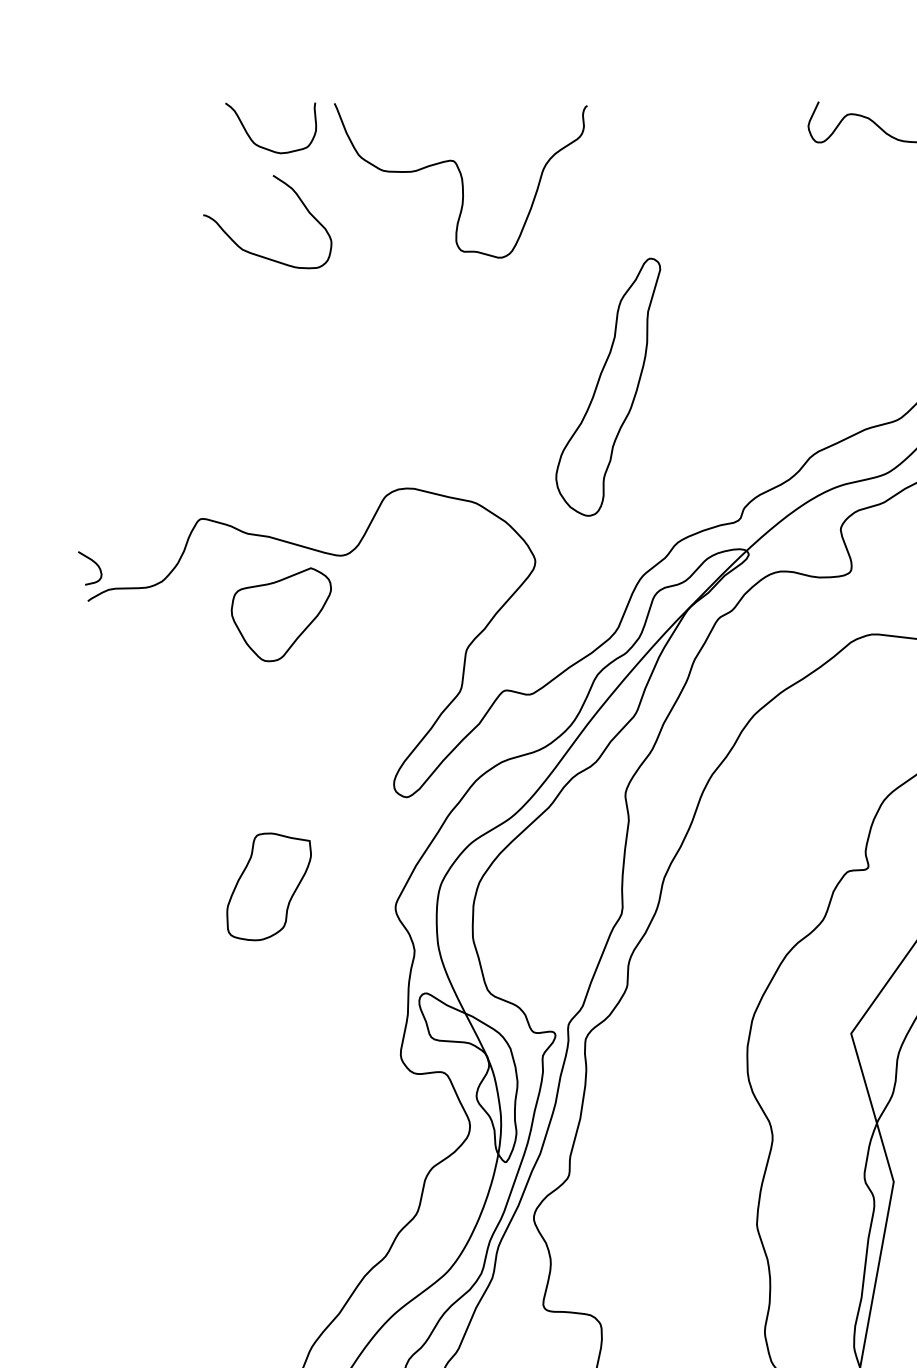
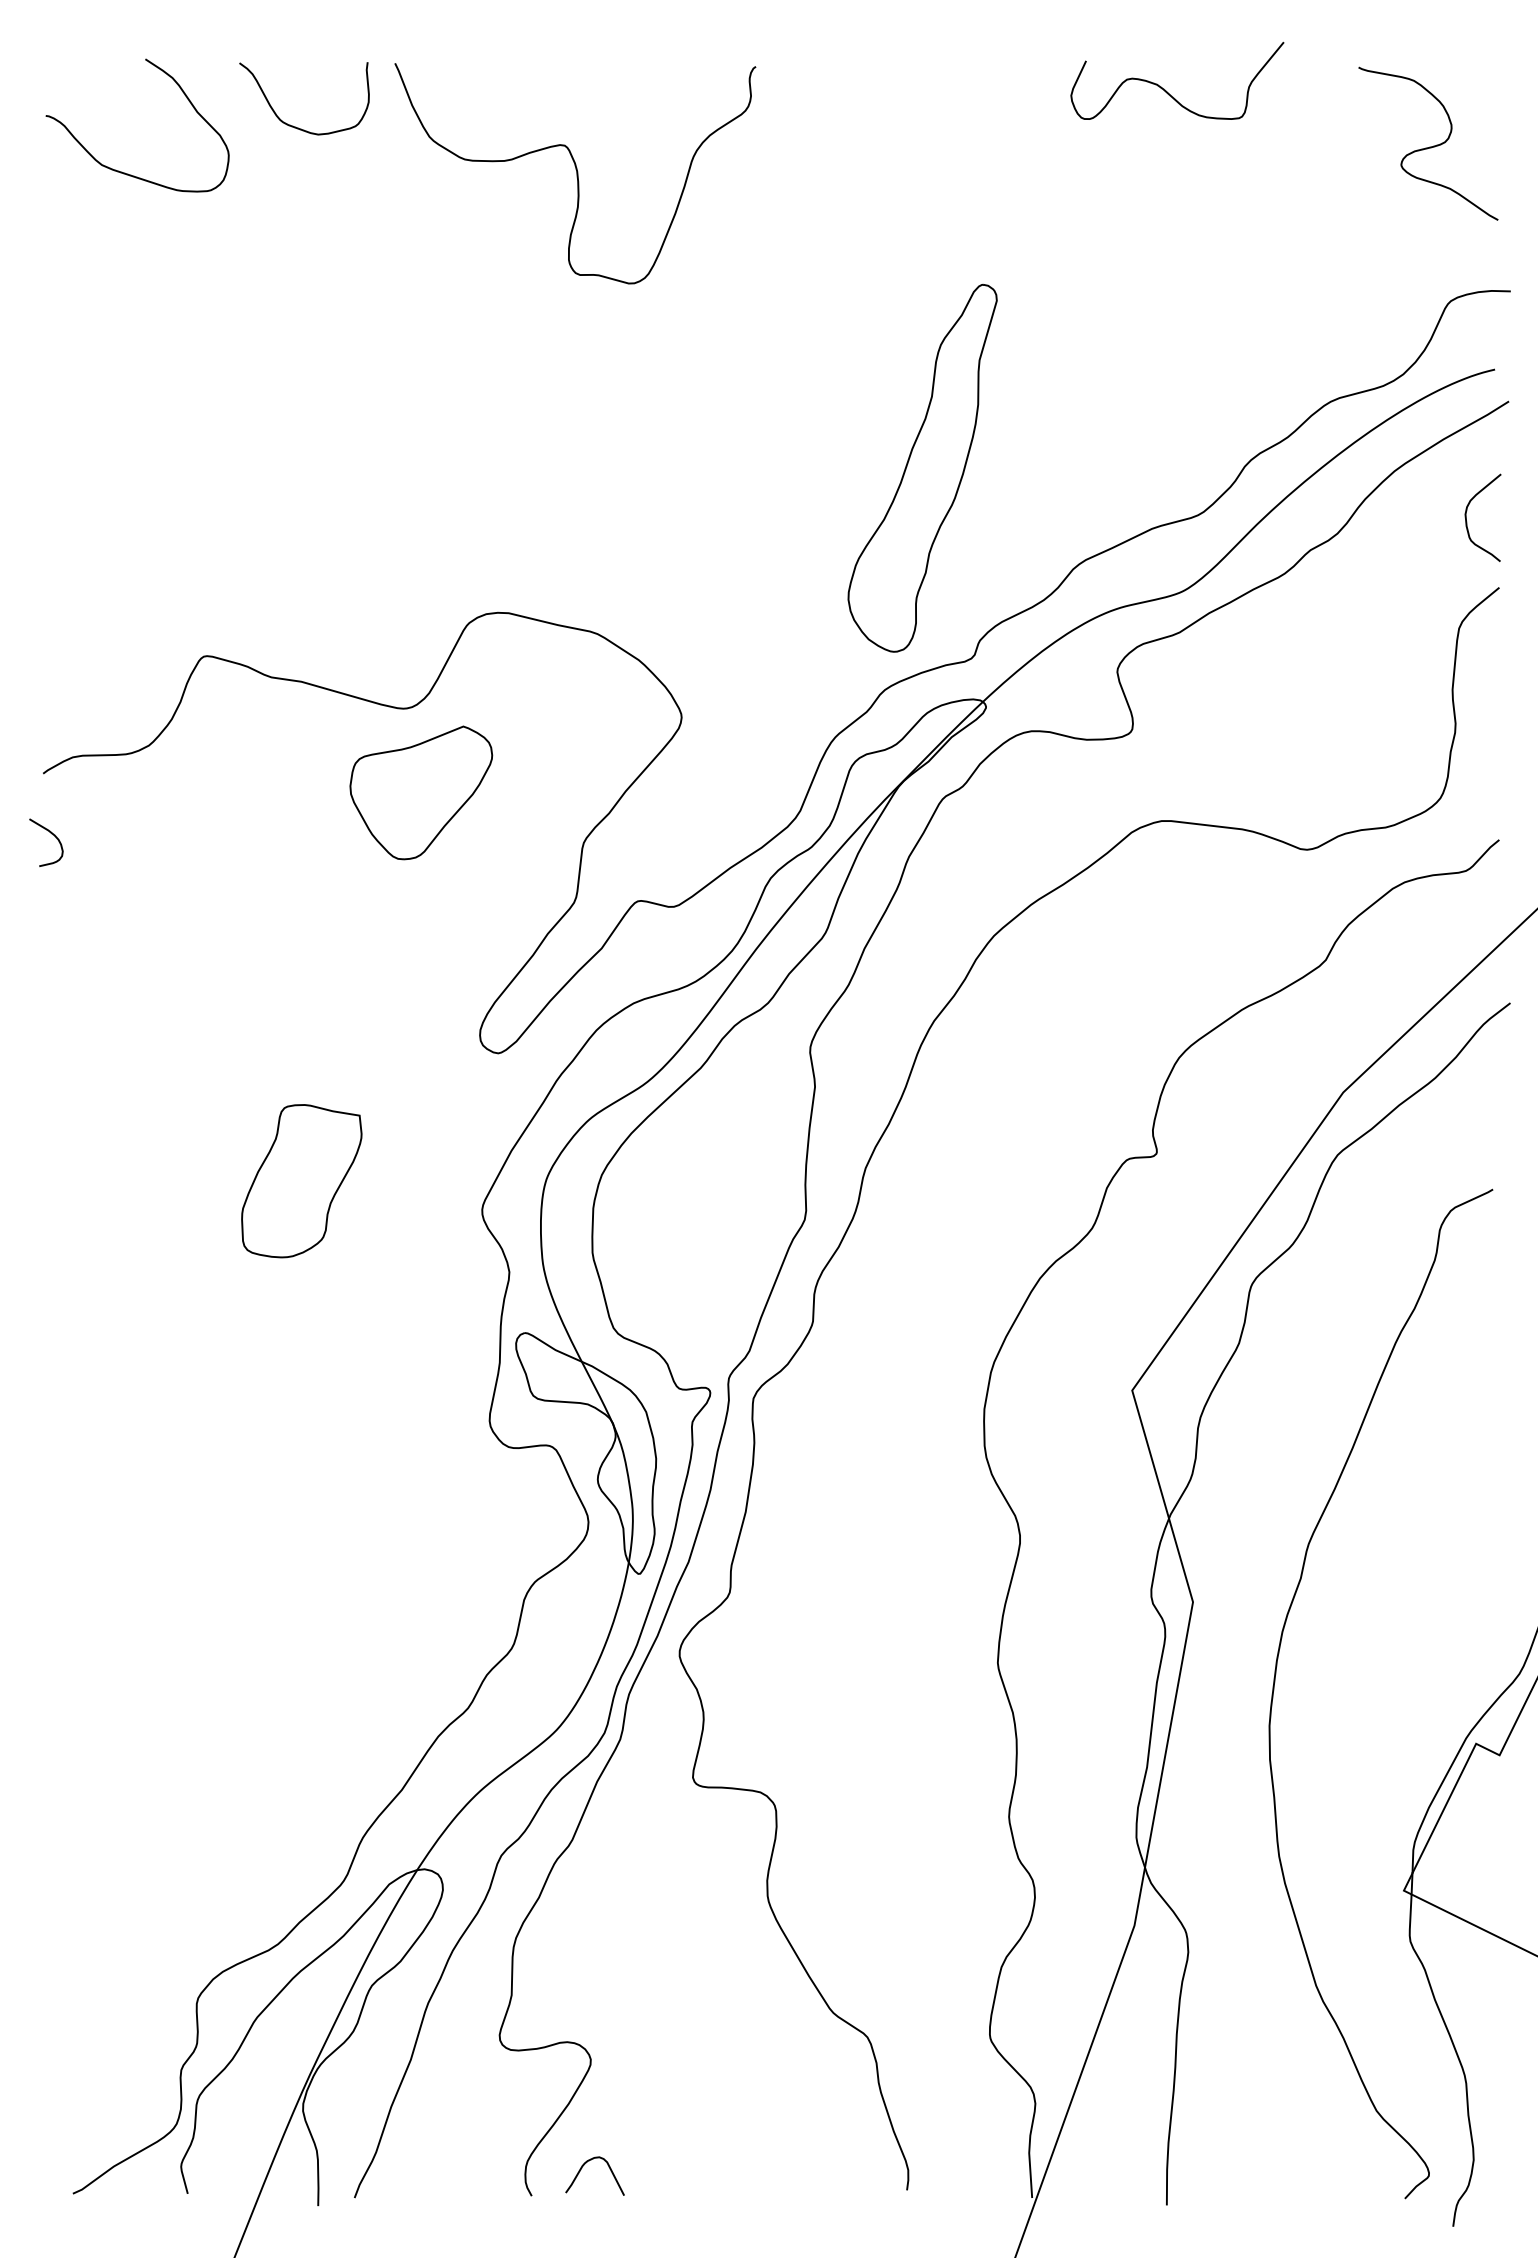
curve: (259, 254) -> (125, 172), moved
part: (608, 387) -> (922, 468), moved
curve: (93, 562) -> (51, 834), moved
part: (281, 614) -> (421, 792), moved

